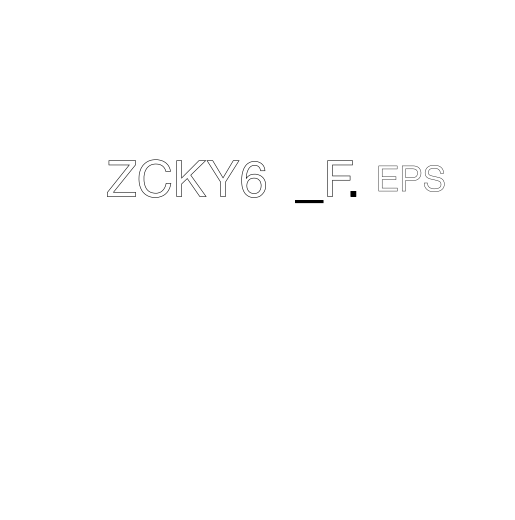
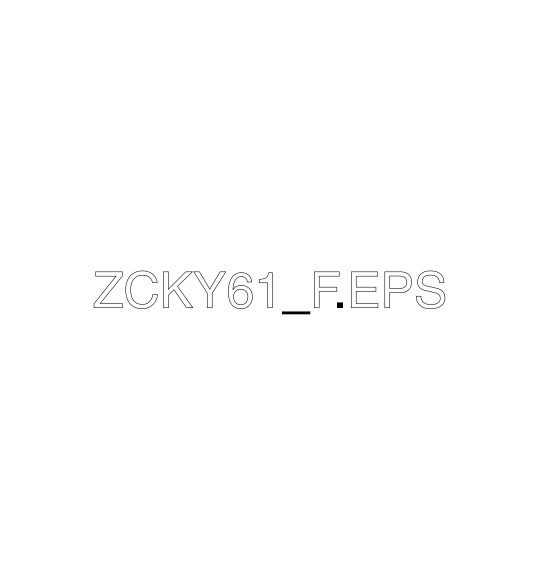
part: (278, 178) -> (265, 289), added
part: (411, 178) -> (398, 289), size x1.43

